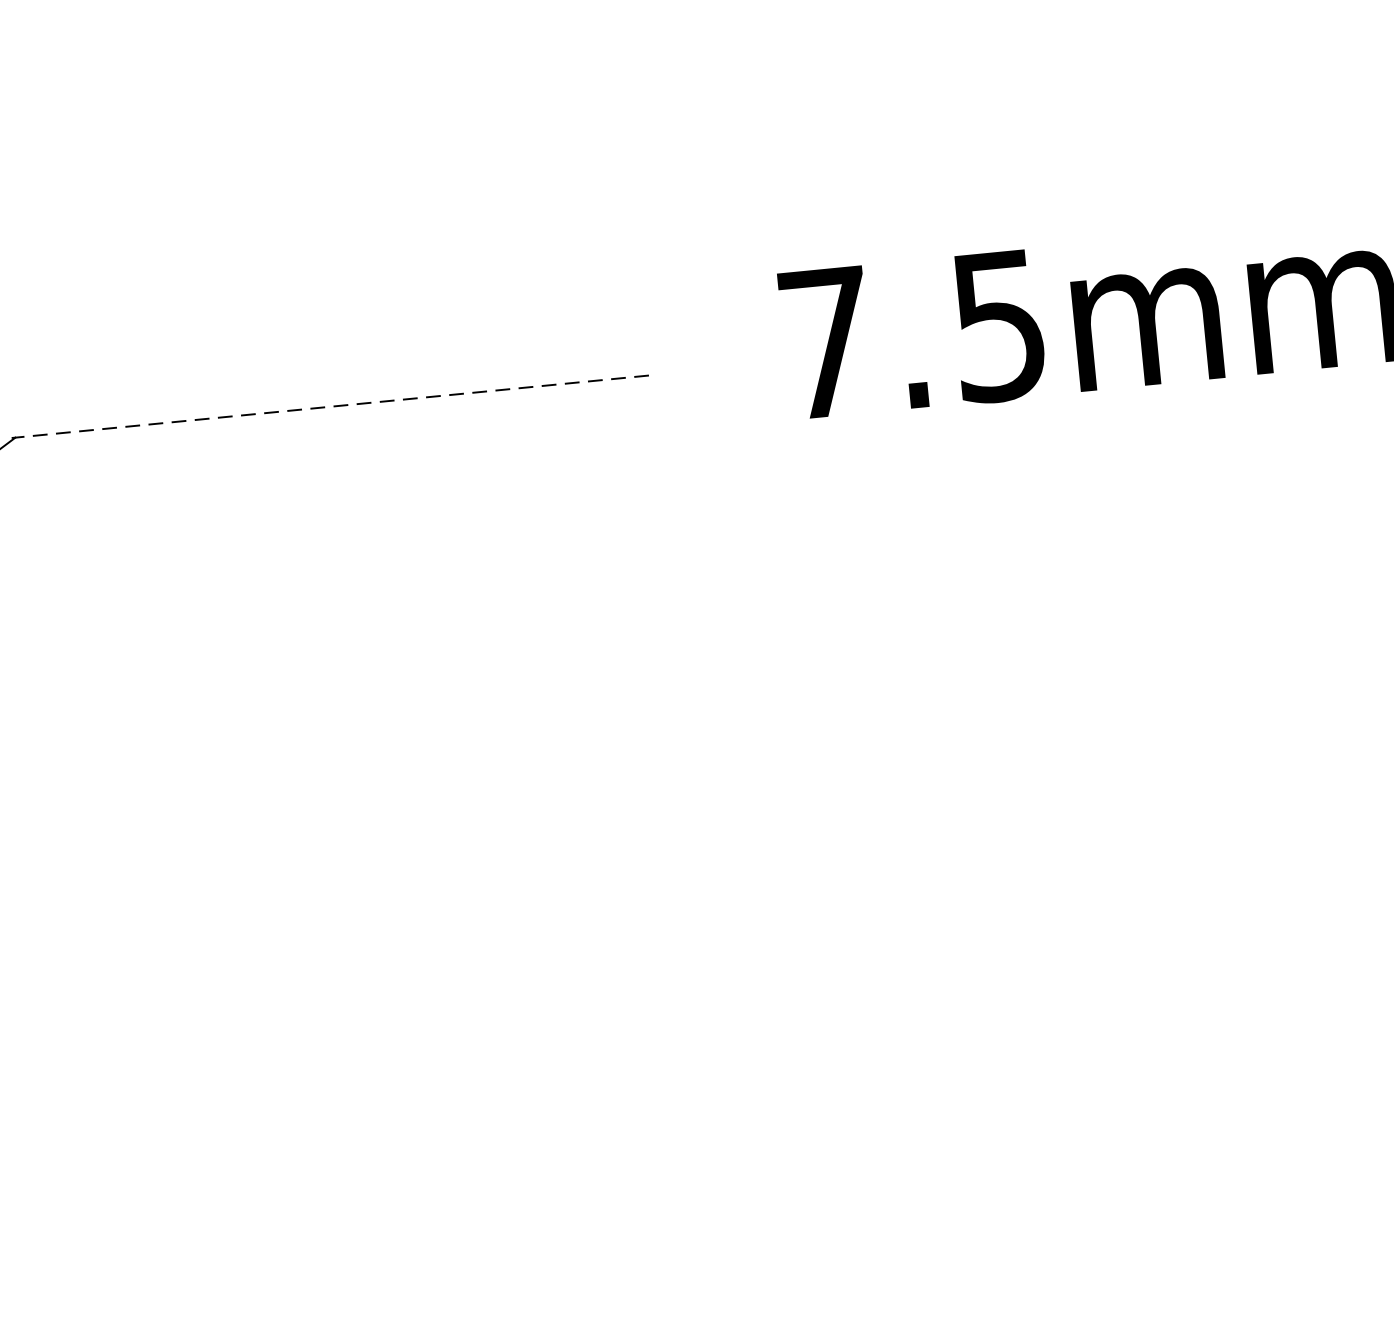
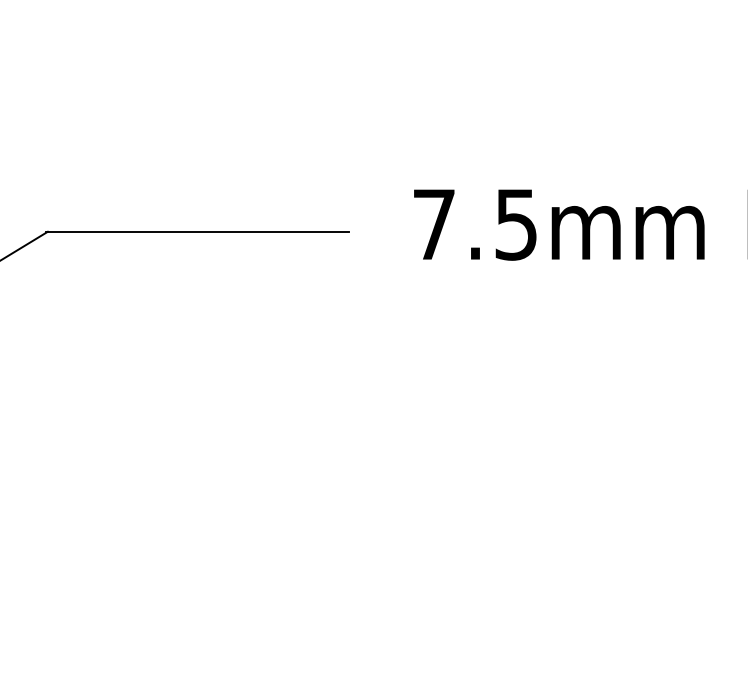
line: (330, 406) -> (197, 231), dashed -> solid

